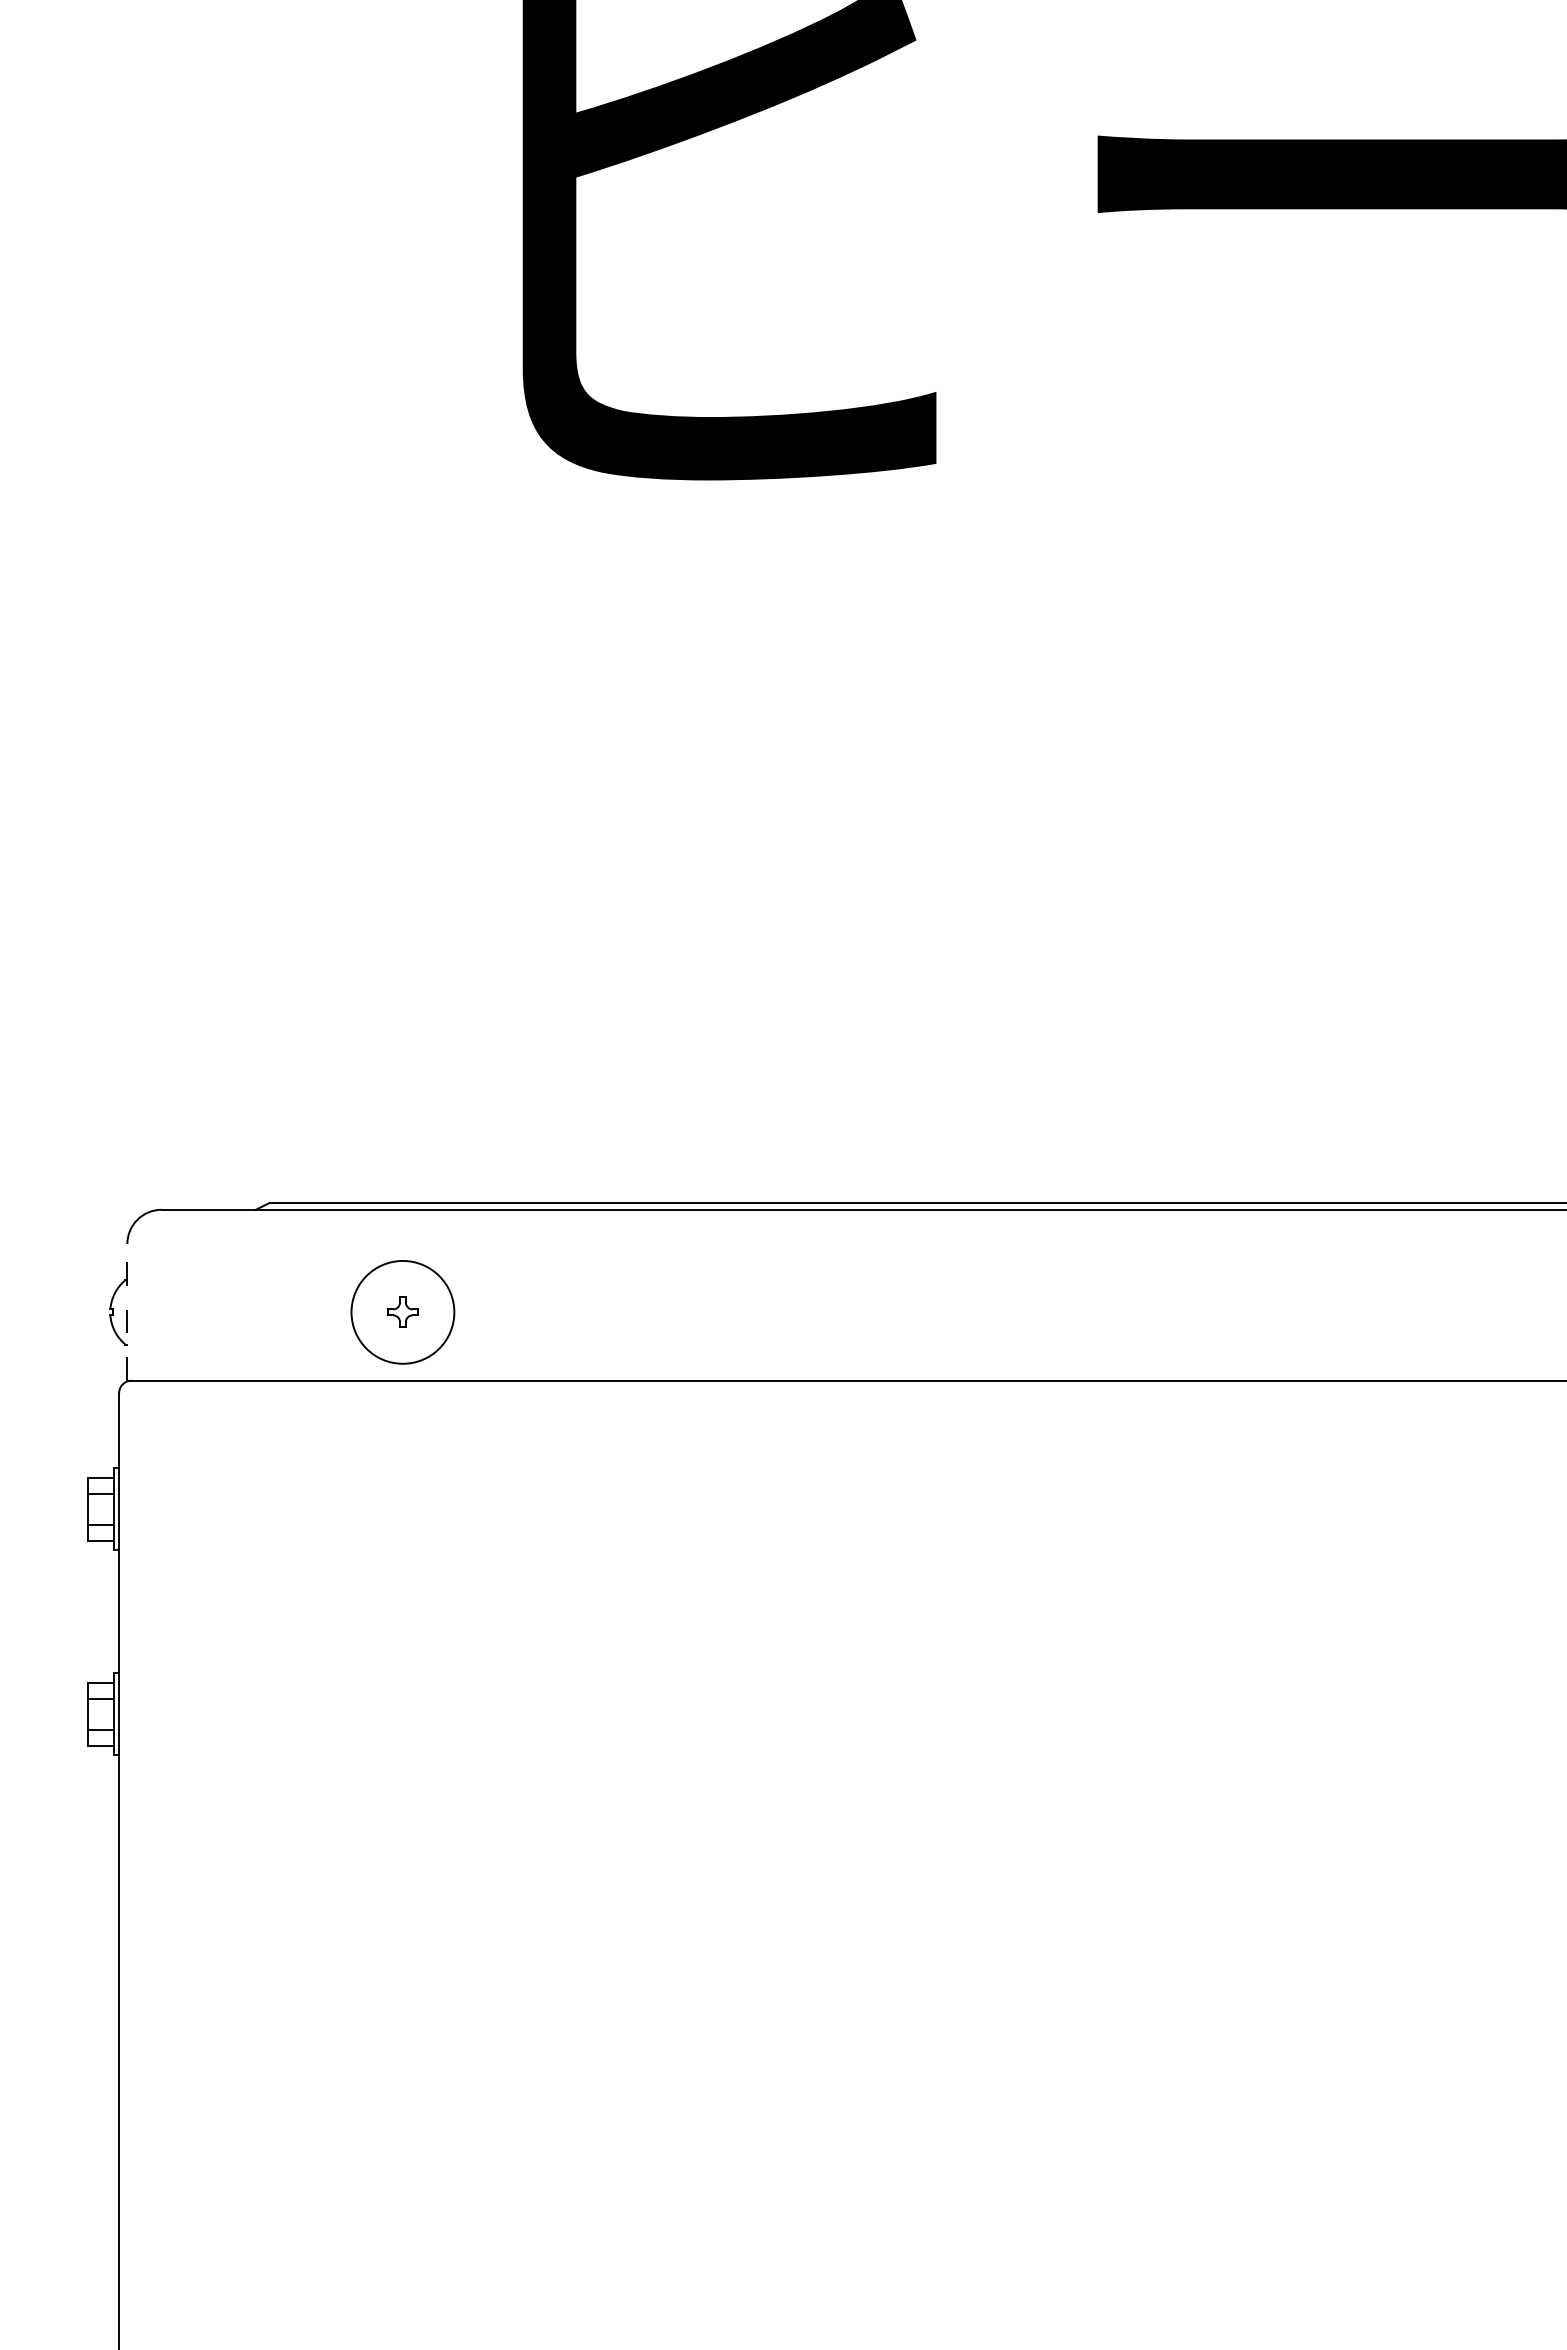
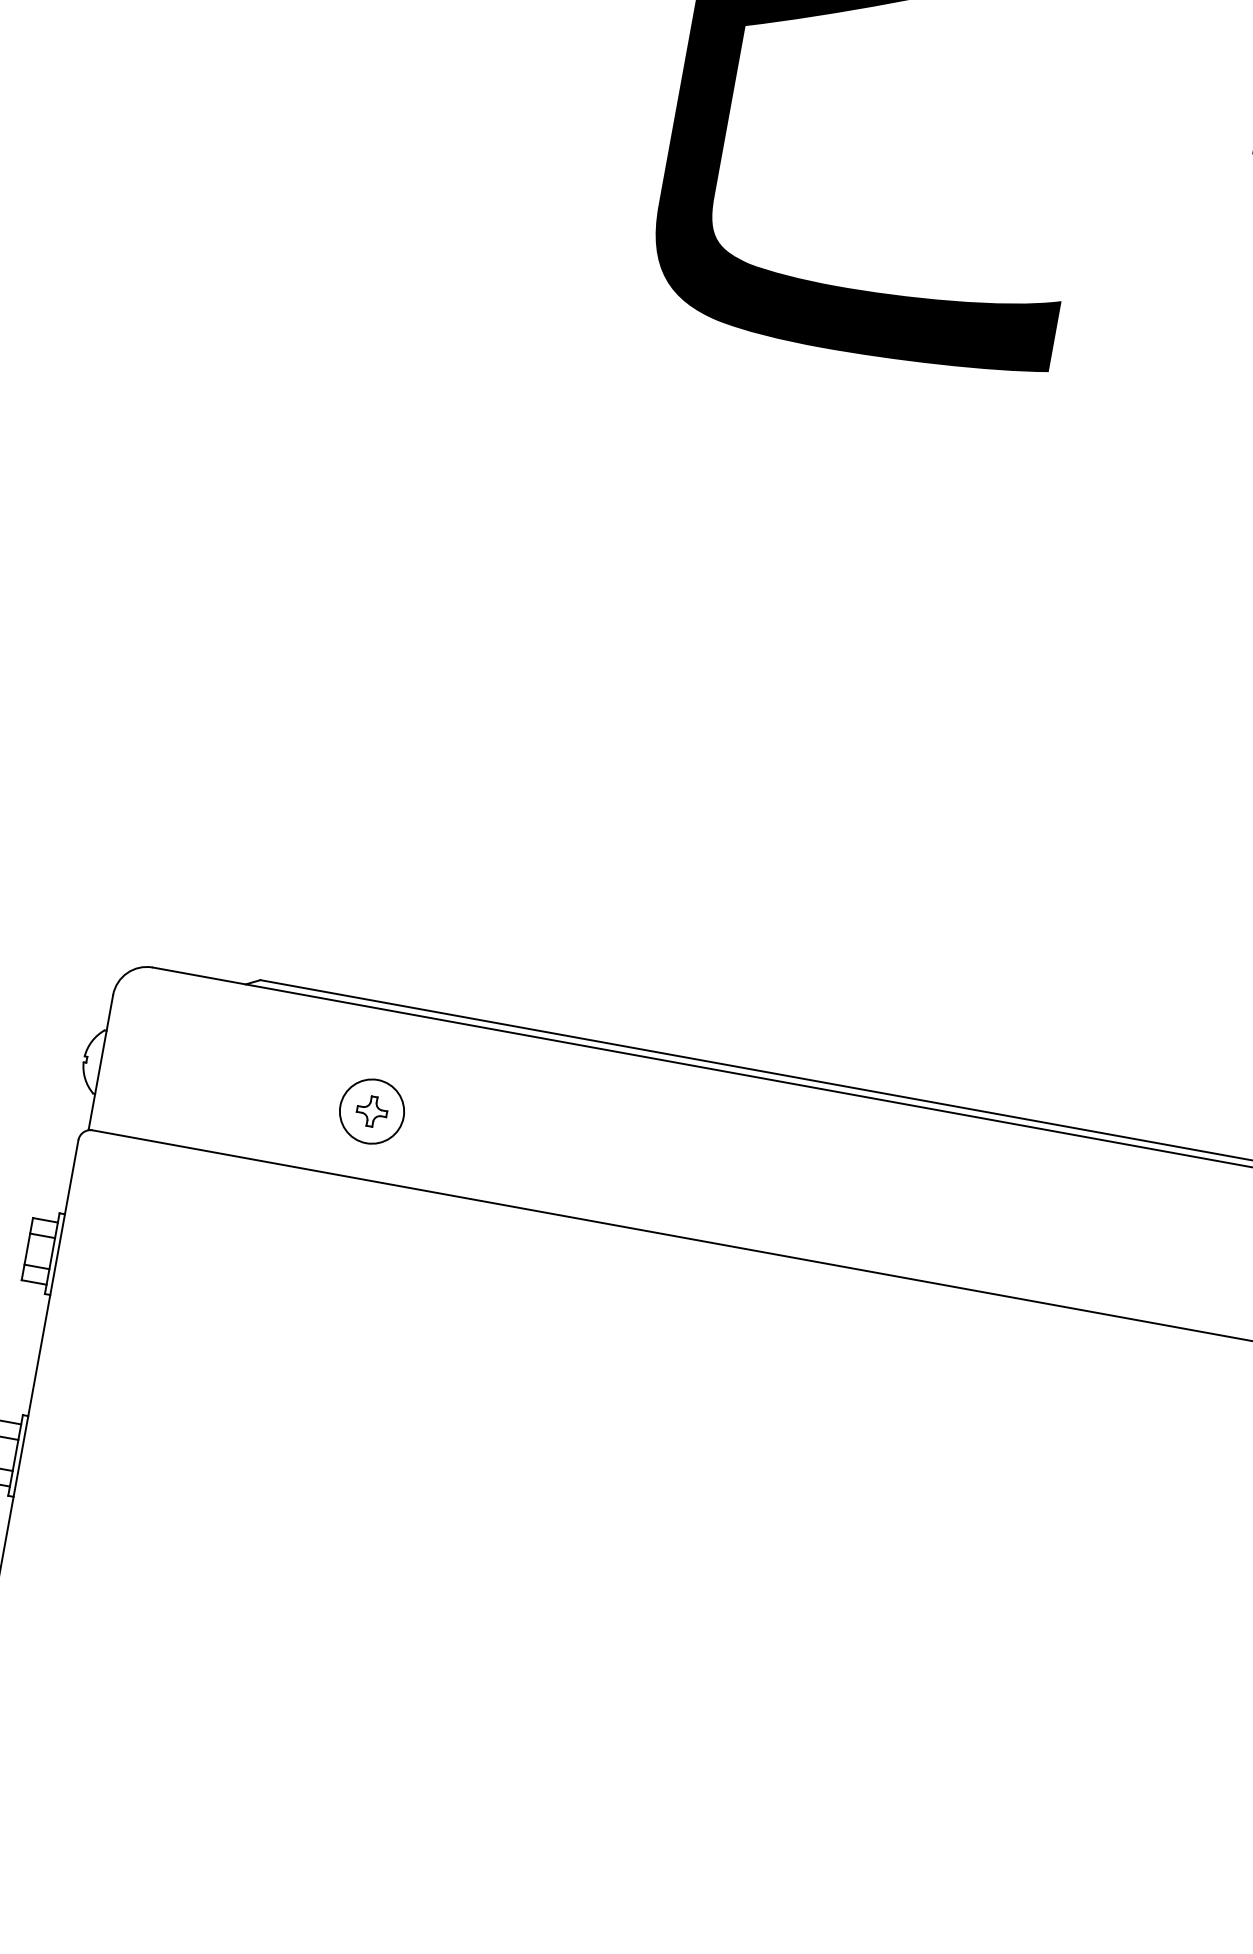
line: (127, 1311) -> (101, 1061), dashed -> solid
circle: (402, 1312) -> (371, 1111), size x0.62

